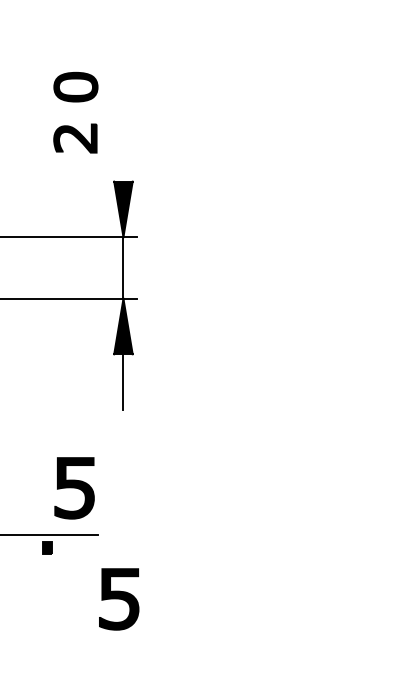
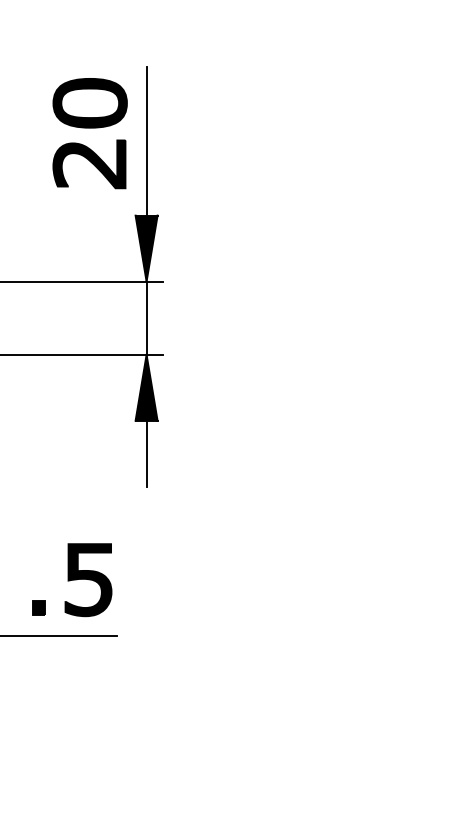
part: (75, 87) -> (89, 103), size x1.43
line: (123, 119) -> (146, 141), added
part: (75, 138) -> (89, 164), size x1.43
part: (46, 547) -> (38, 607), moved
part: (119, 599) -> (141, 712), removed

